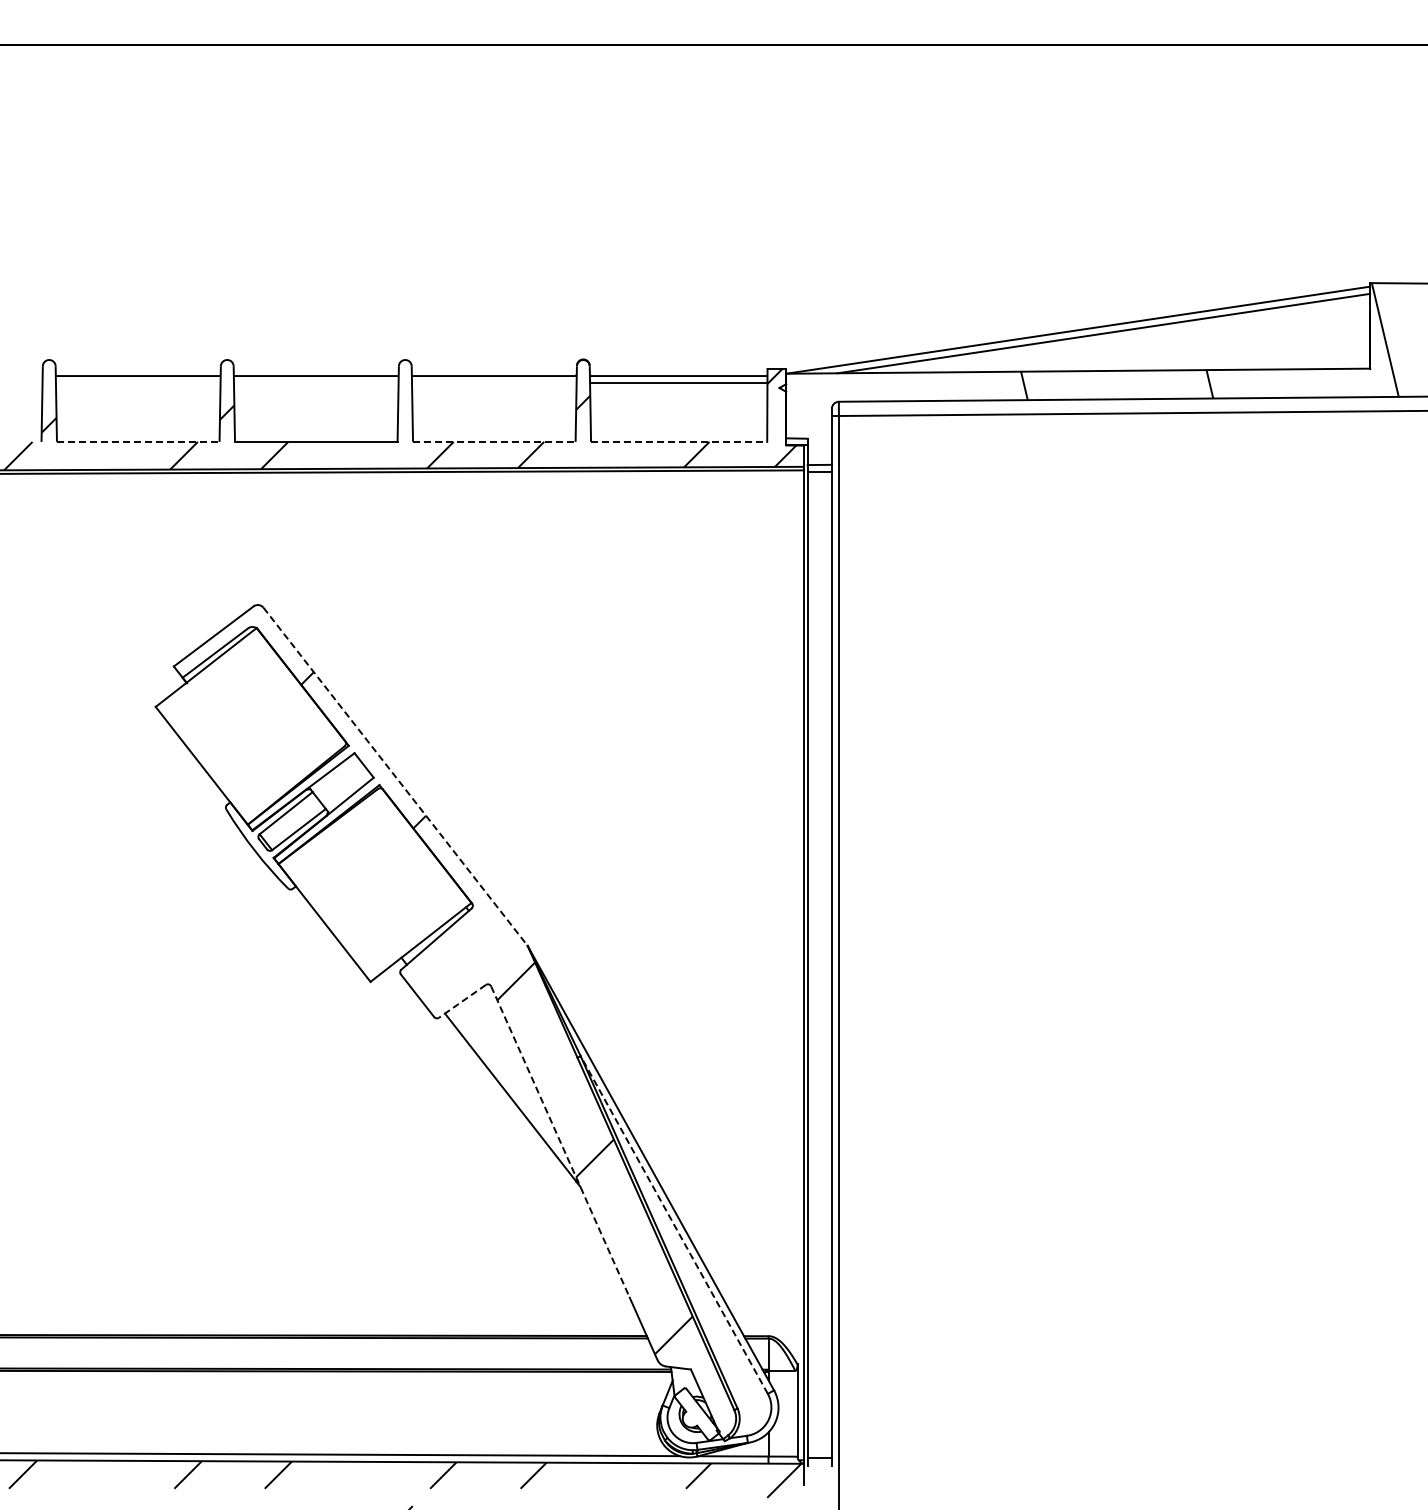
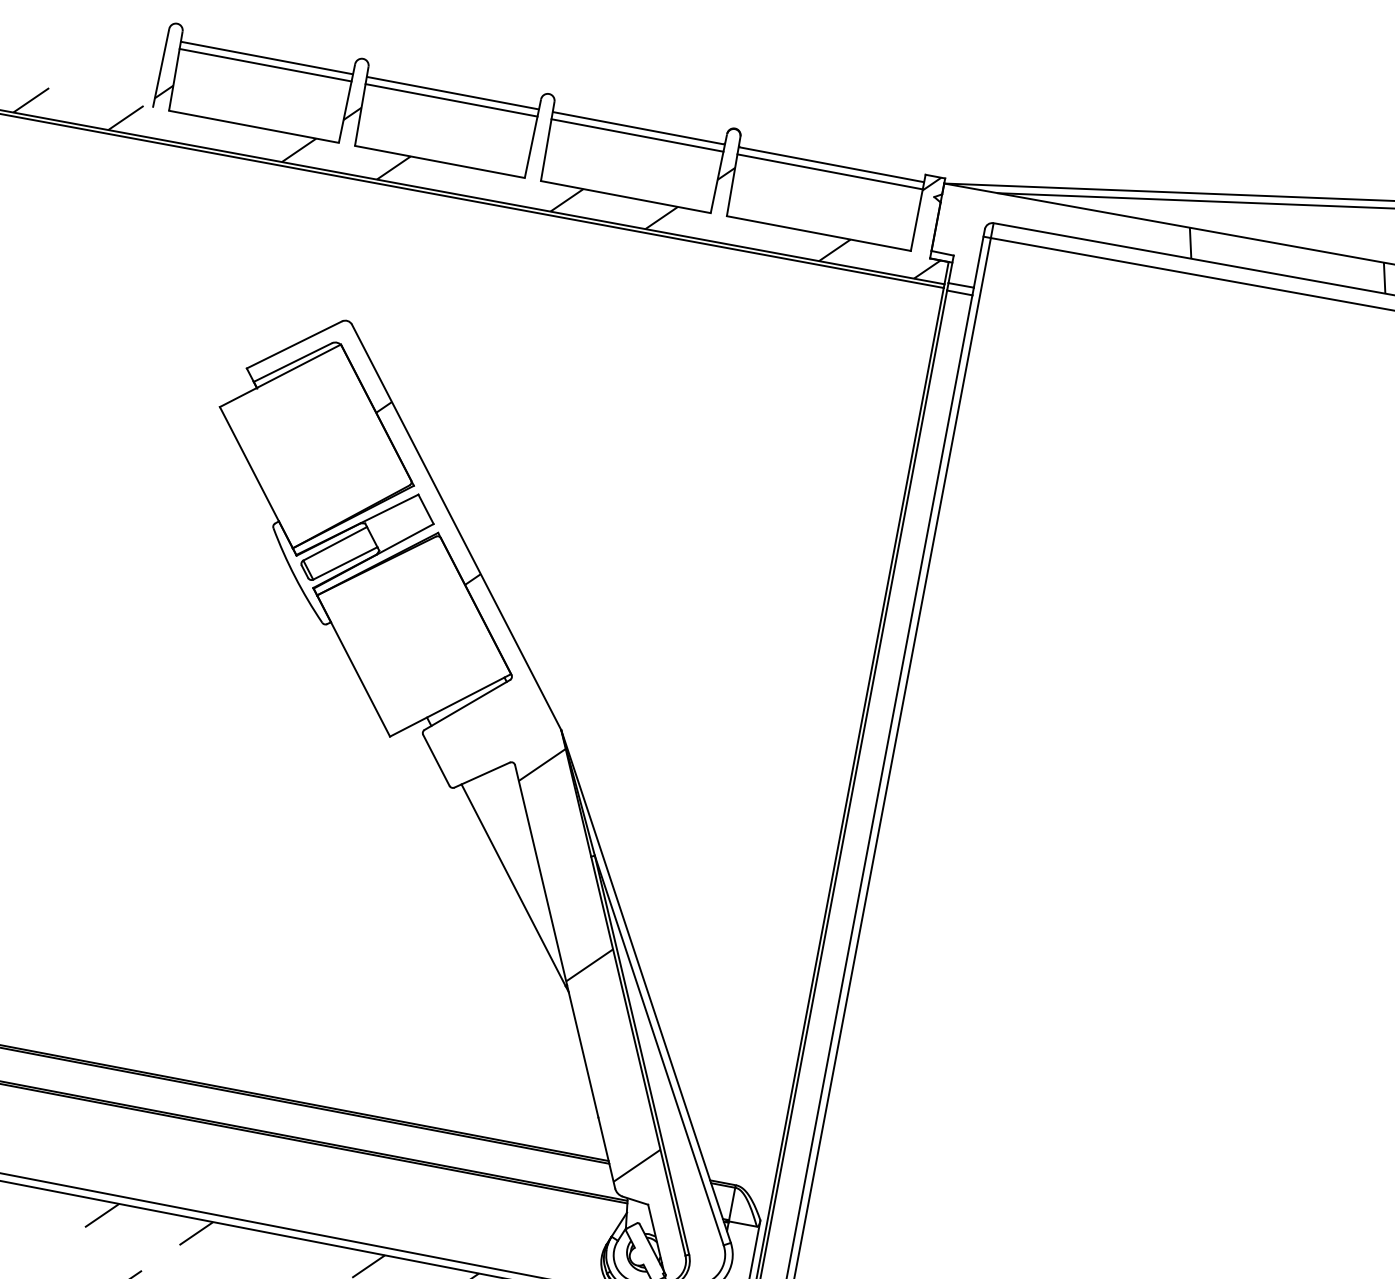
line: (137, 382) -> (264, 64), added
line: (315, 382) -> (450, 99), added
line: (494, 382) -> (637, 135), added
line: (138, 441) -> (254, 126), dashed -> solid
line: (494, 441) -> (626, 196), dashed -> solid
line: (679, 441) -> (819, 233), dashed -> solid
line: (395, 776) -> (456, 527), dashed -> solid
line: (462, 1001) -> (482, 775), dashed -> solid
line: (560, 1142) -> (556, 941), dashed -> solid
line: (674, 1225) -> (659, 1051), dashed -> solid

